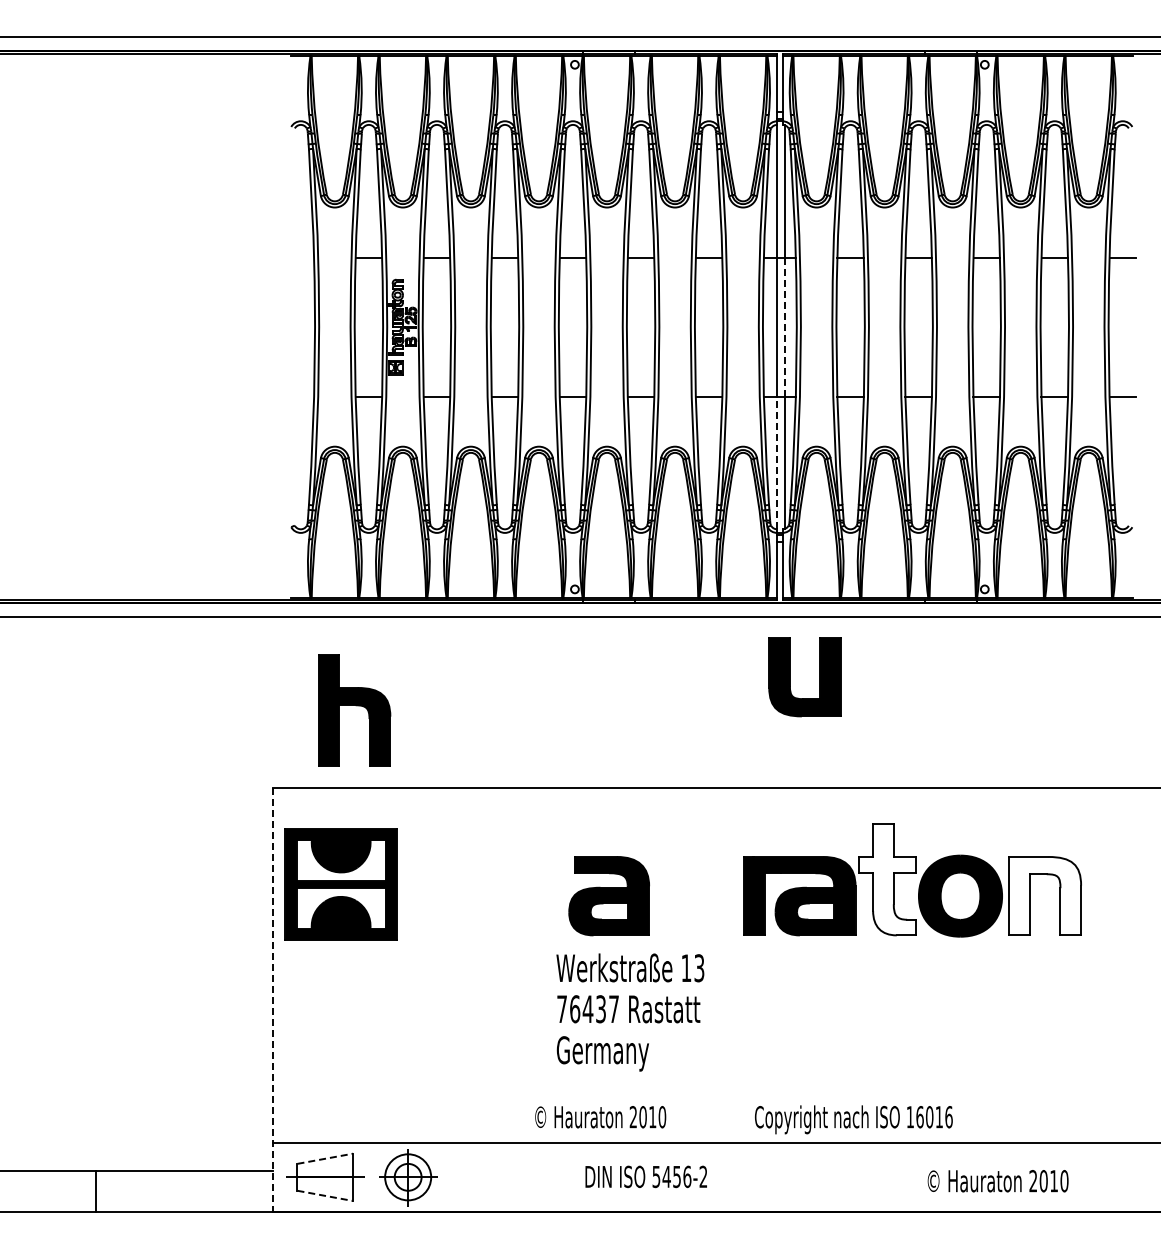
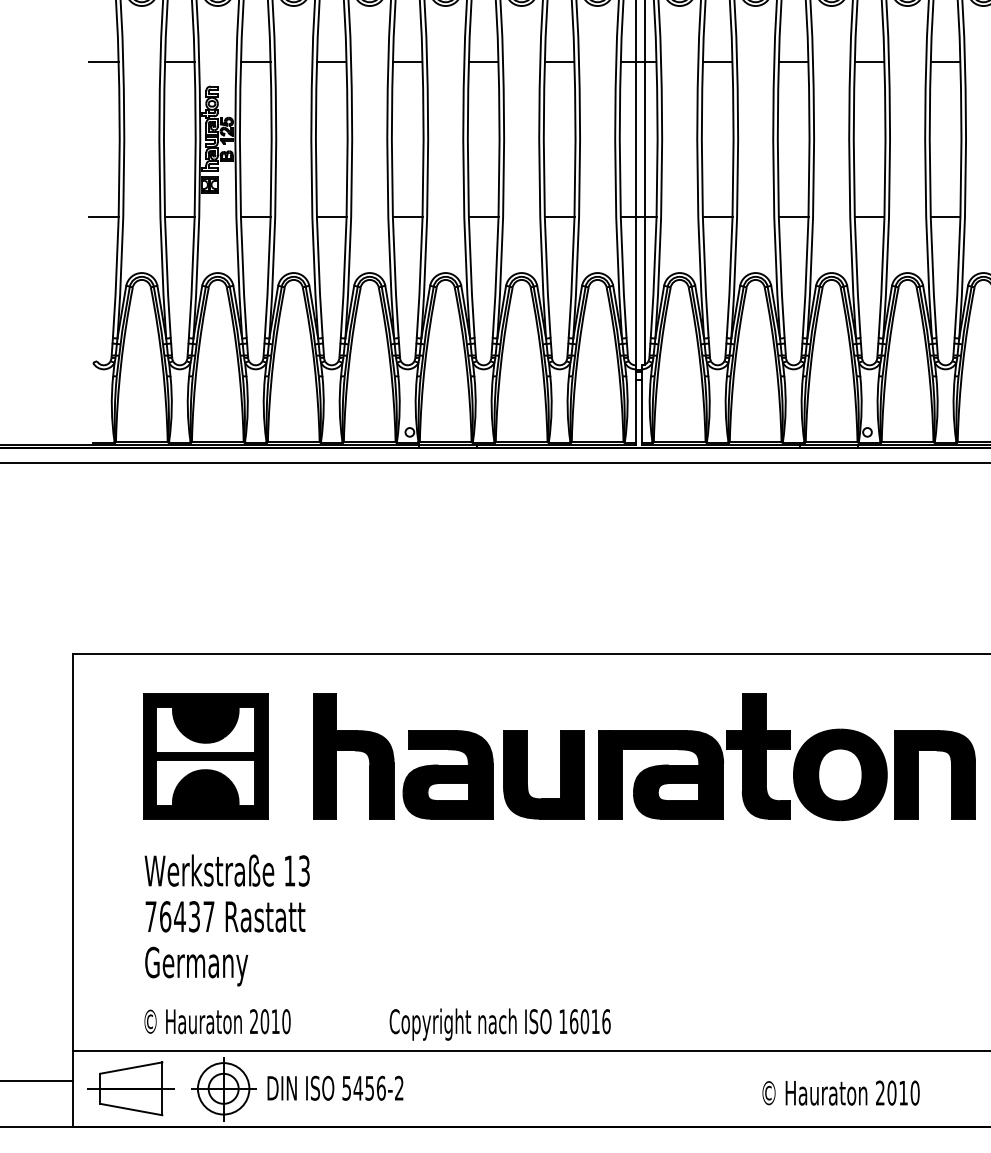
line: (300, 257) -> (103, 61), added
line: (785, 327) -> (644, 139), dashed -> solid
line: (300, 396) -> (103, 217), added
line: (777, 462) -> (636, 290), dashed -> solid
part: (790, 677) -> (527, 775), moved
part: (354, 710) -> (353, 756), moved
fill: (886, 879) -> (757, 756), added
part: (340, 884) -> (205, 756), moved
fill: (1045, 895) -> (935, 774), added
line: (273, 999) -> (73, 890), dashed -> solid
text: (630, 1012) -> (227, 920), moved
text: (743, 1119) -> (377, 1024), moved
line: (325, 1158) -> (131, 1067), dashed -> solid
text: (645, 1176) -> (334, 1087), moved
text: (997, 1181) -> (840, 1093), moved
line: (325, 1195) -> (131, 1109), dashed -> solid

